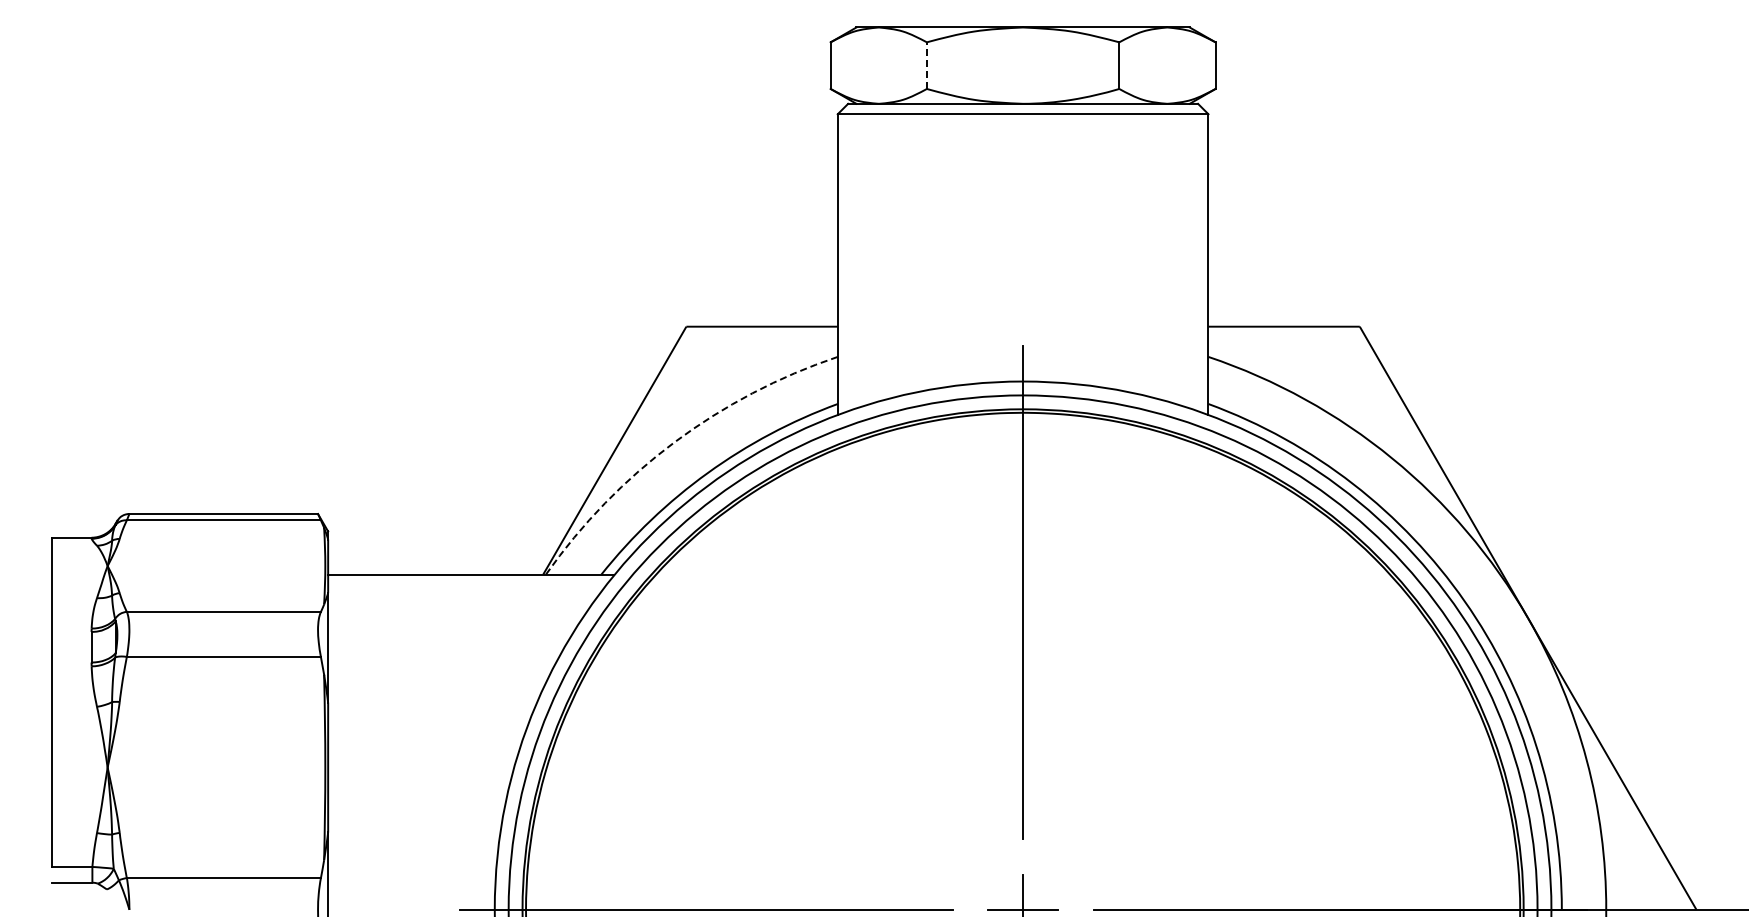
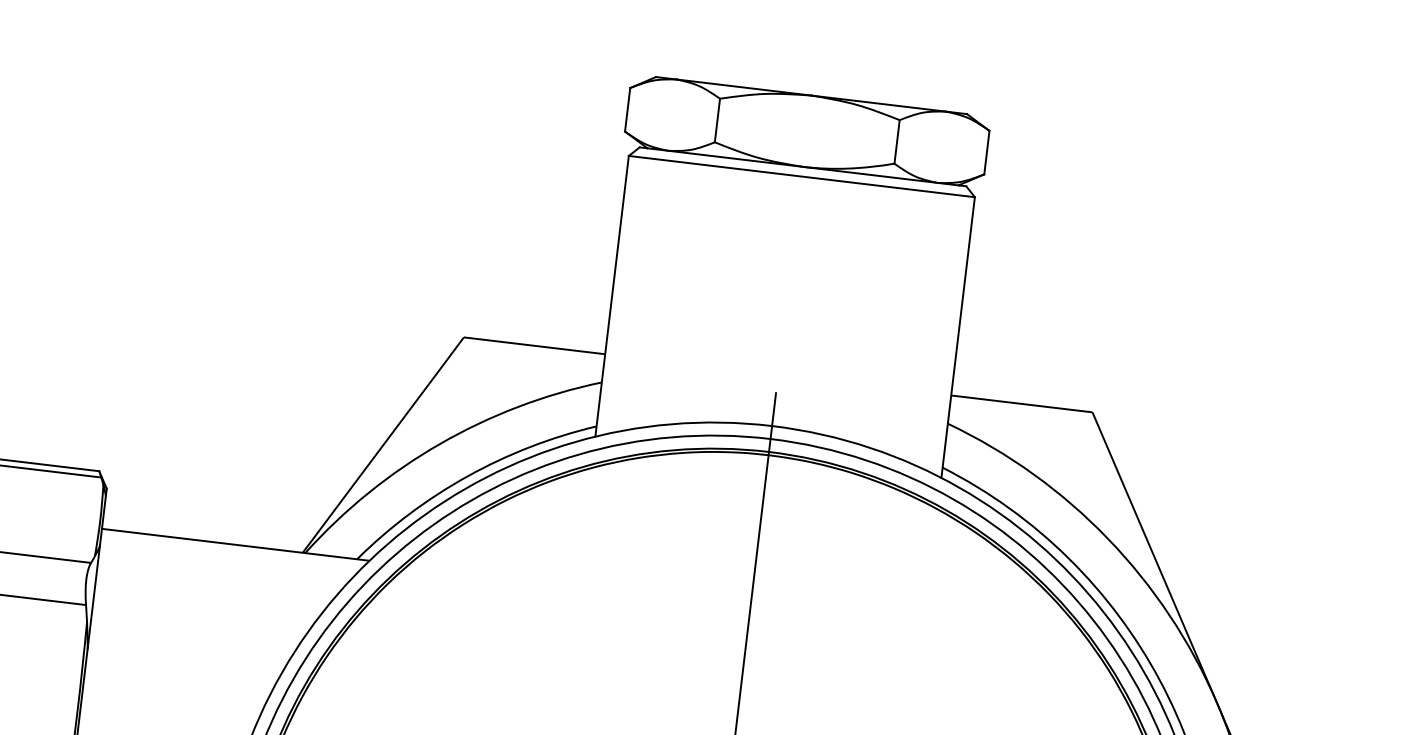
line: (926, 65) -> (717, 120), dashed -> solid
arc: (674, 442) -> (439, 444), dashed -> solid

